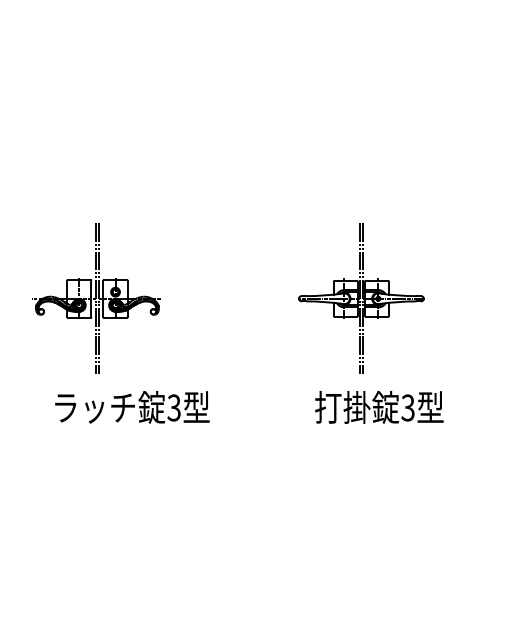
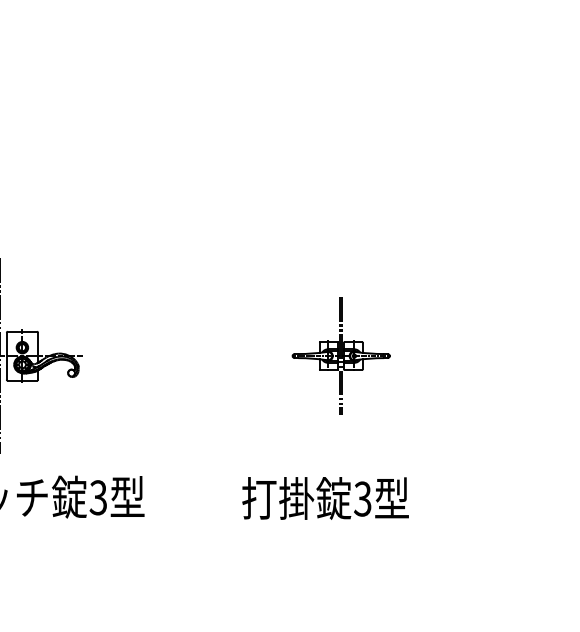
part: (361, 298) -> (341, 355), size x0.6
text: (379, 407) -> (325, 498), moved

